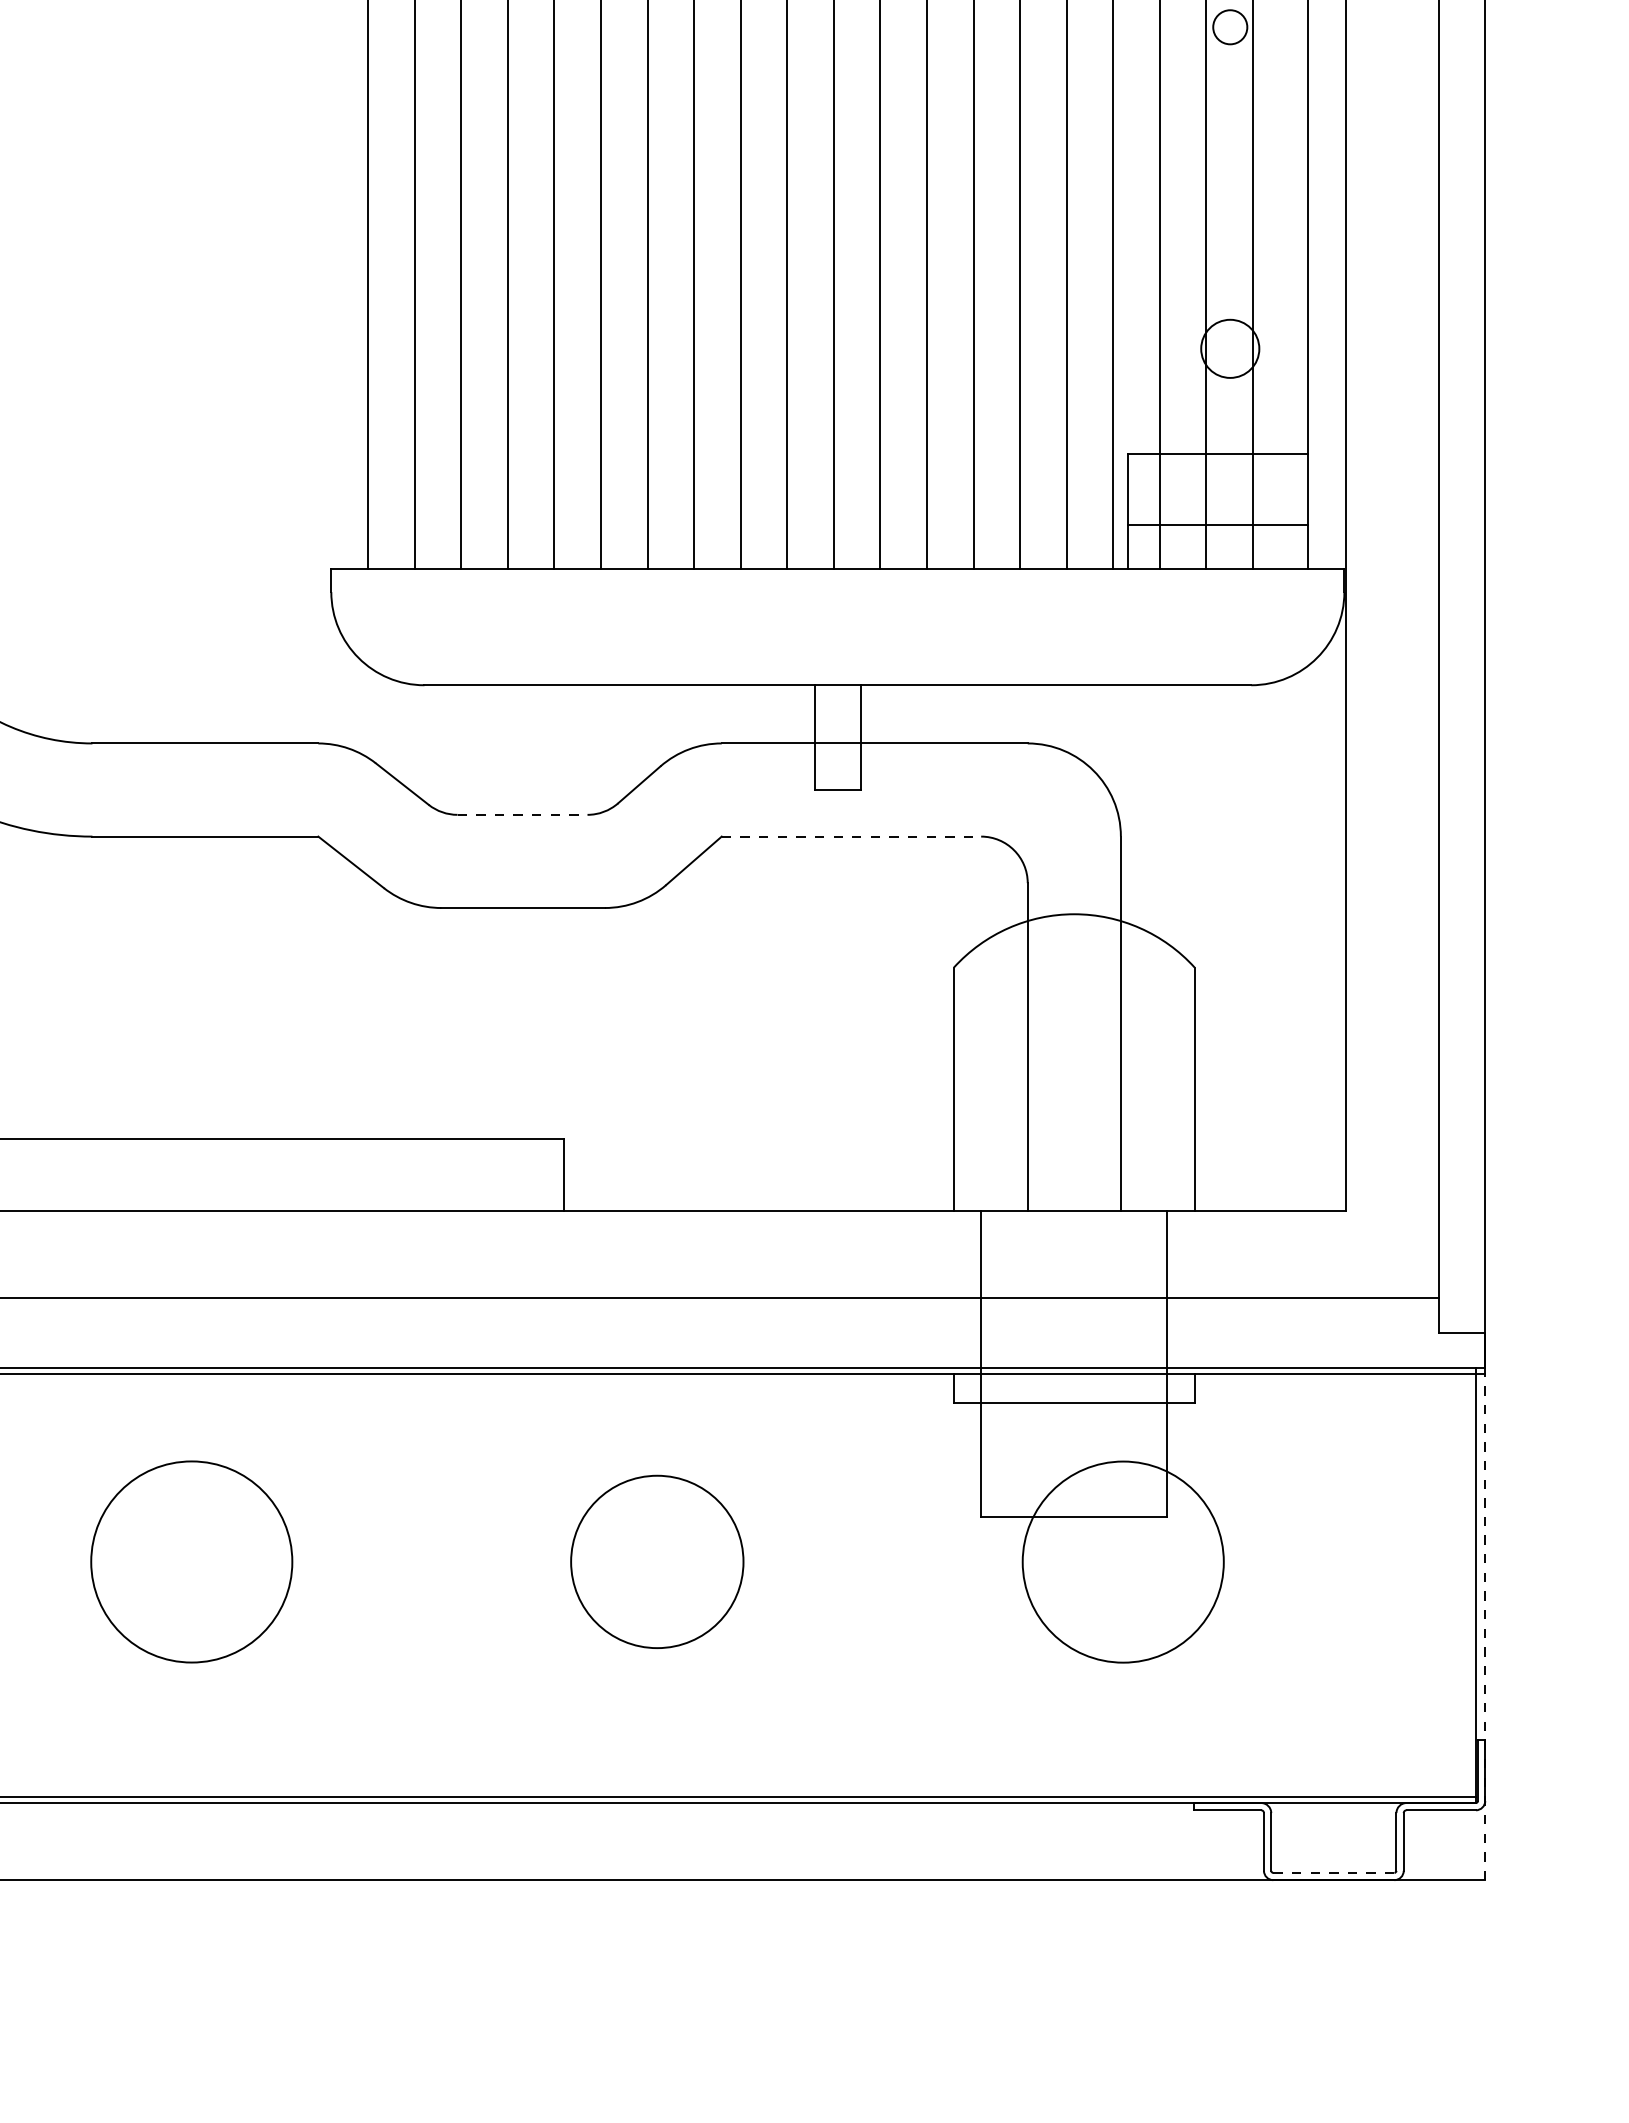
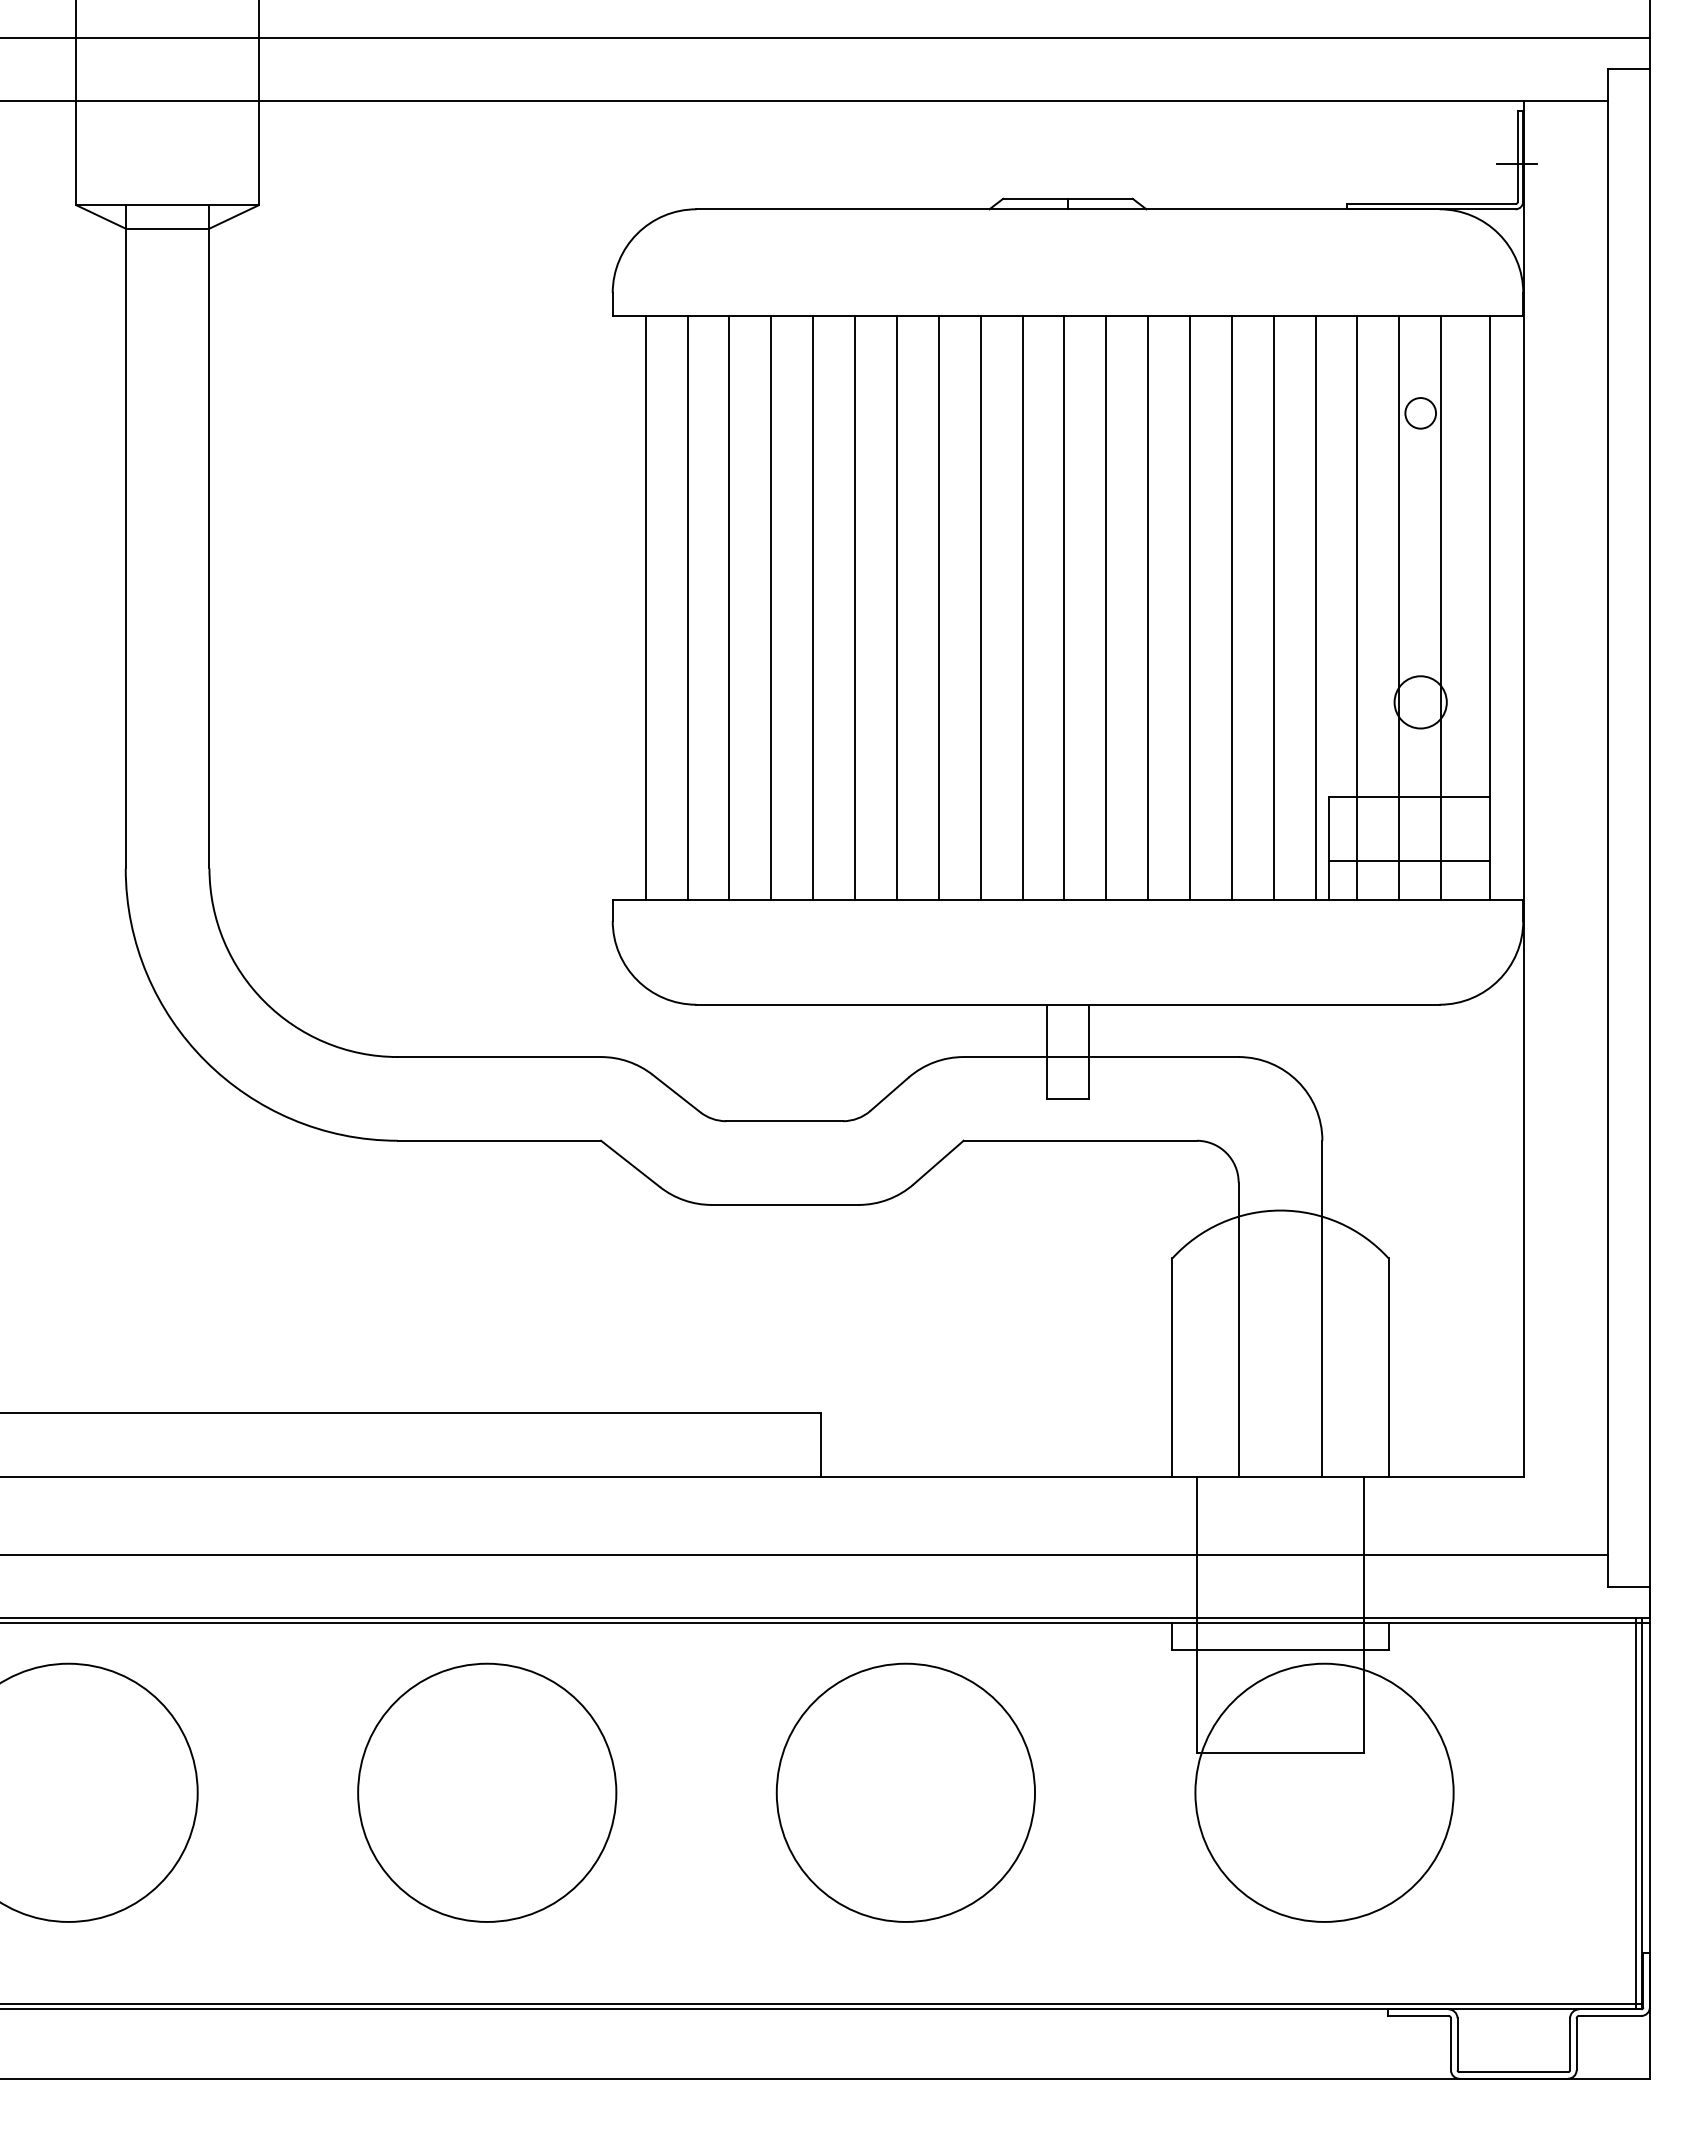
line: (523, 815) -> (785, 1121), dashed -> solid
line: (851, 836) -> (1080, 1140), dashed -> solid
circle: (191, 1561) -> (487, 1792), size x1.43
circle: (657, 1561) -> (905, 1792), size x1.67
circle: (1123, 1561) -> (1324, 1792), size x1.43
line: (1470, 1585) -> (1636, 1813), added
line: (1484, 1624) -> (1649, 1848), dashed -> solid
line: (1333, 1873) -> (1513, 2072), dashed -> solid

